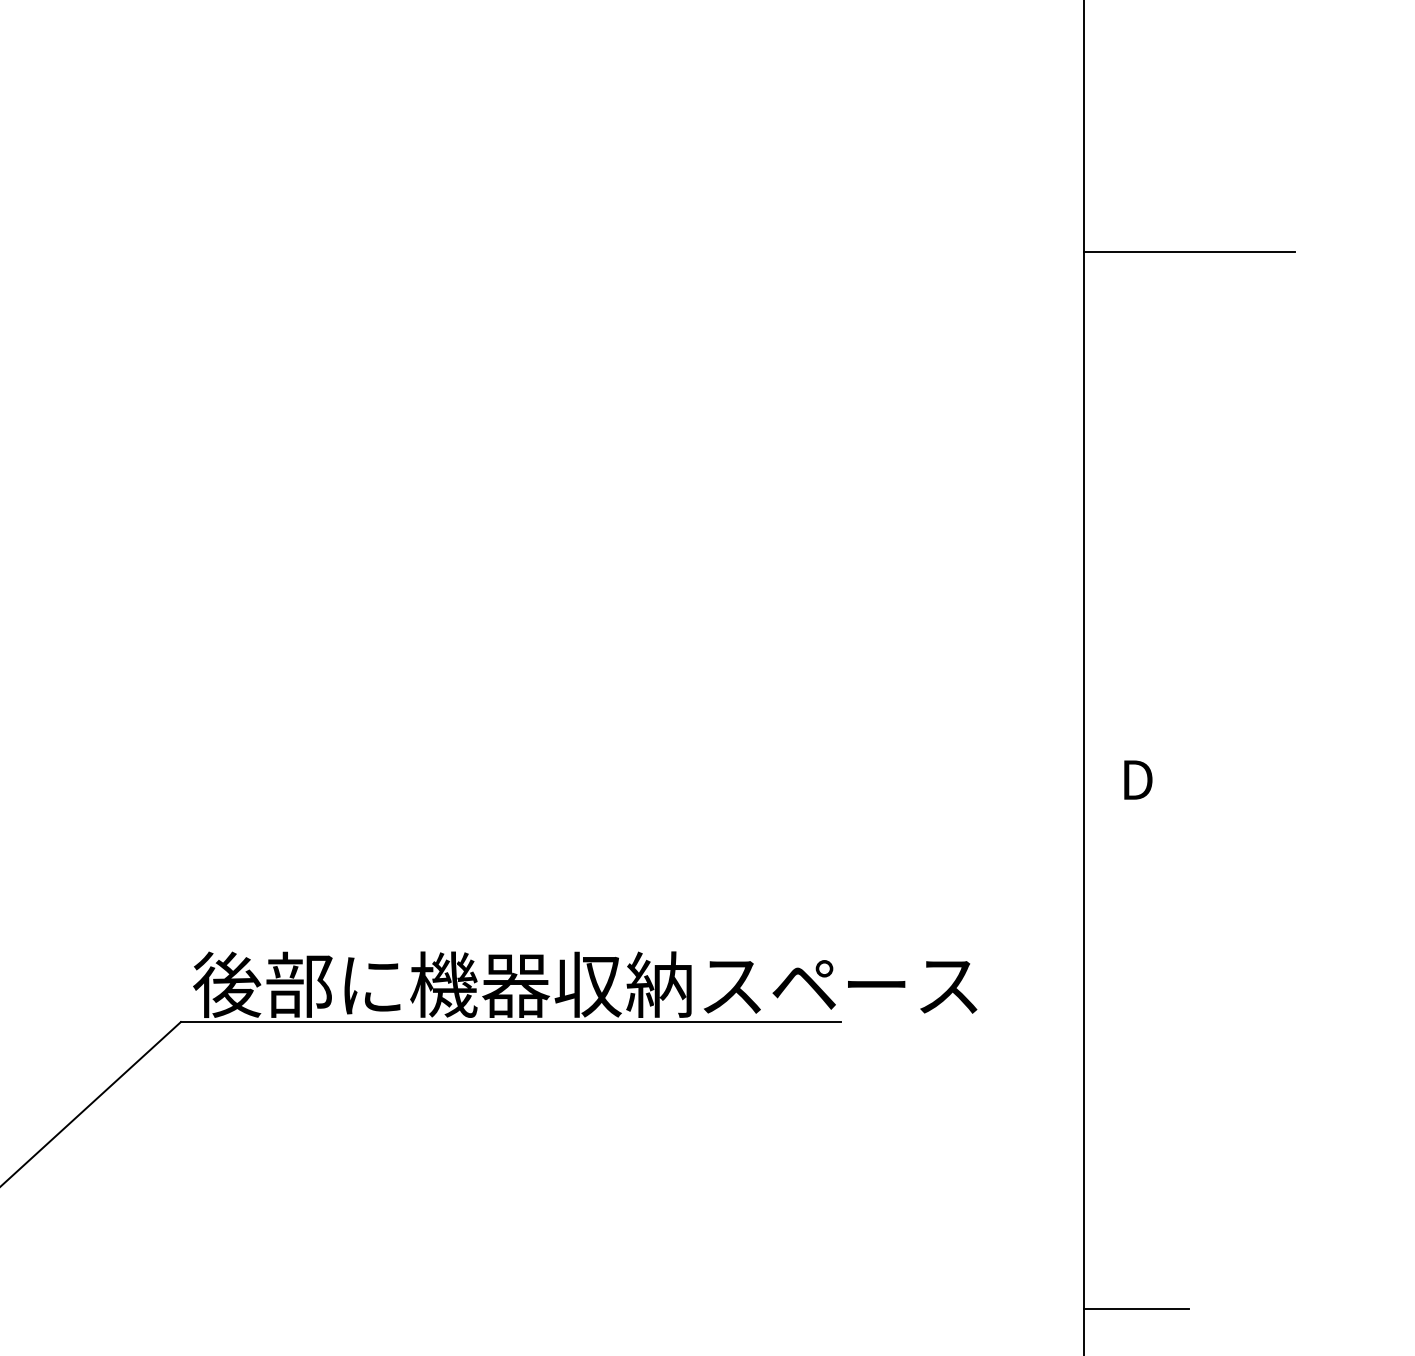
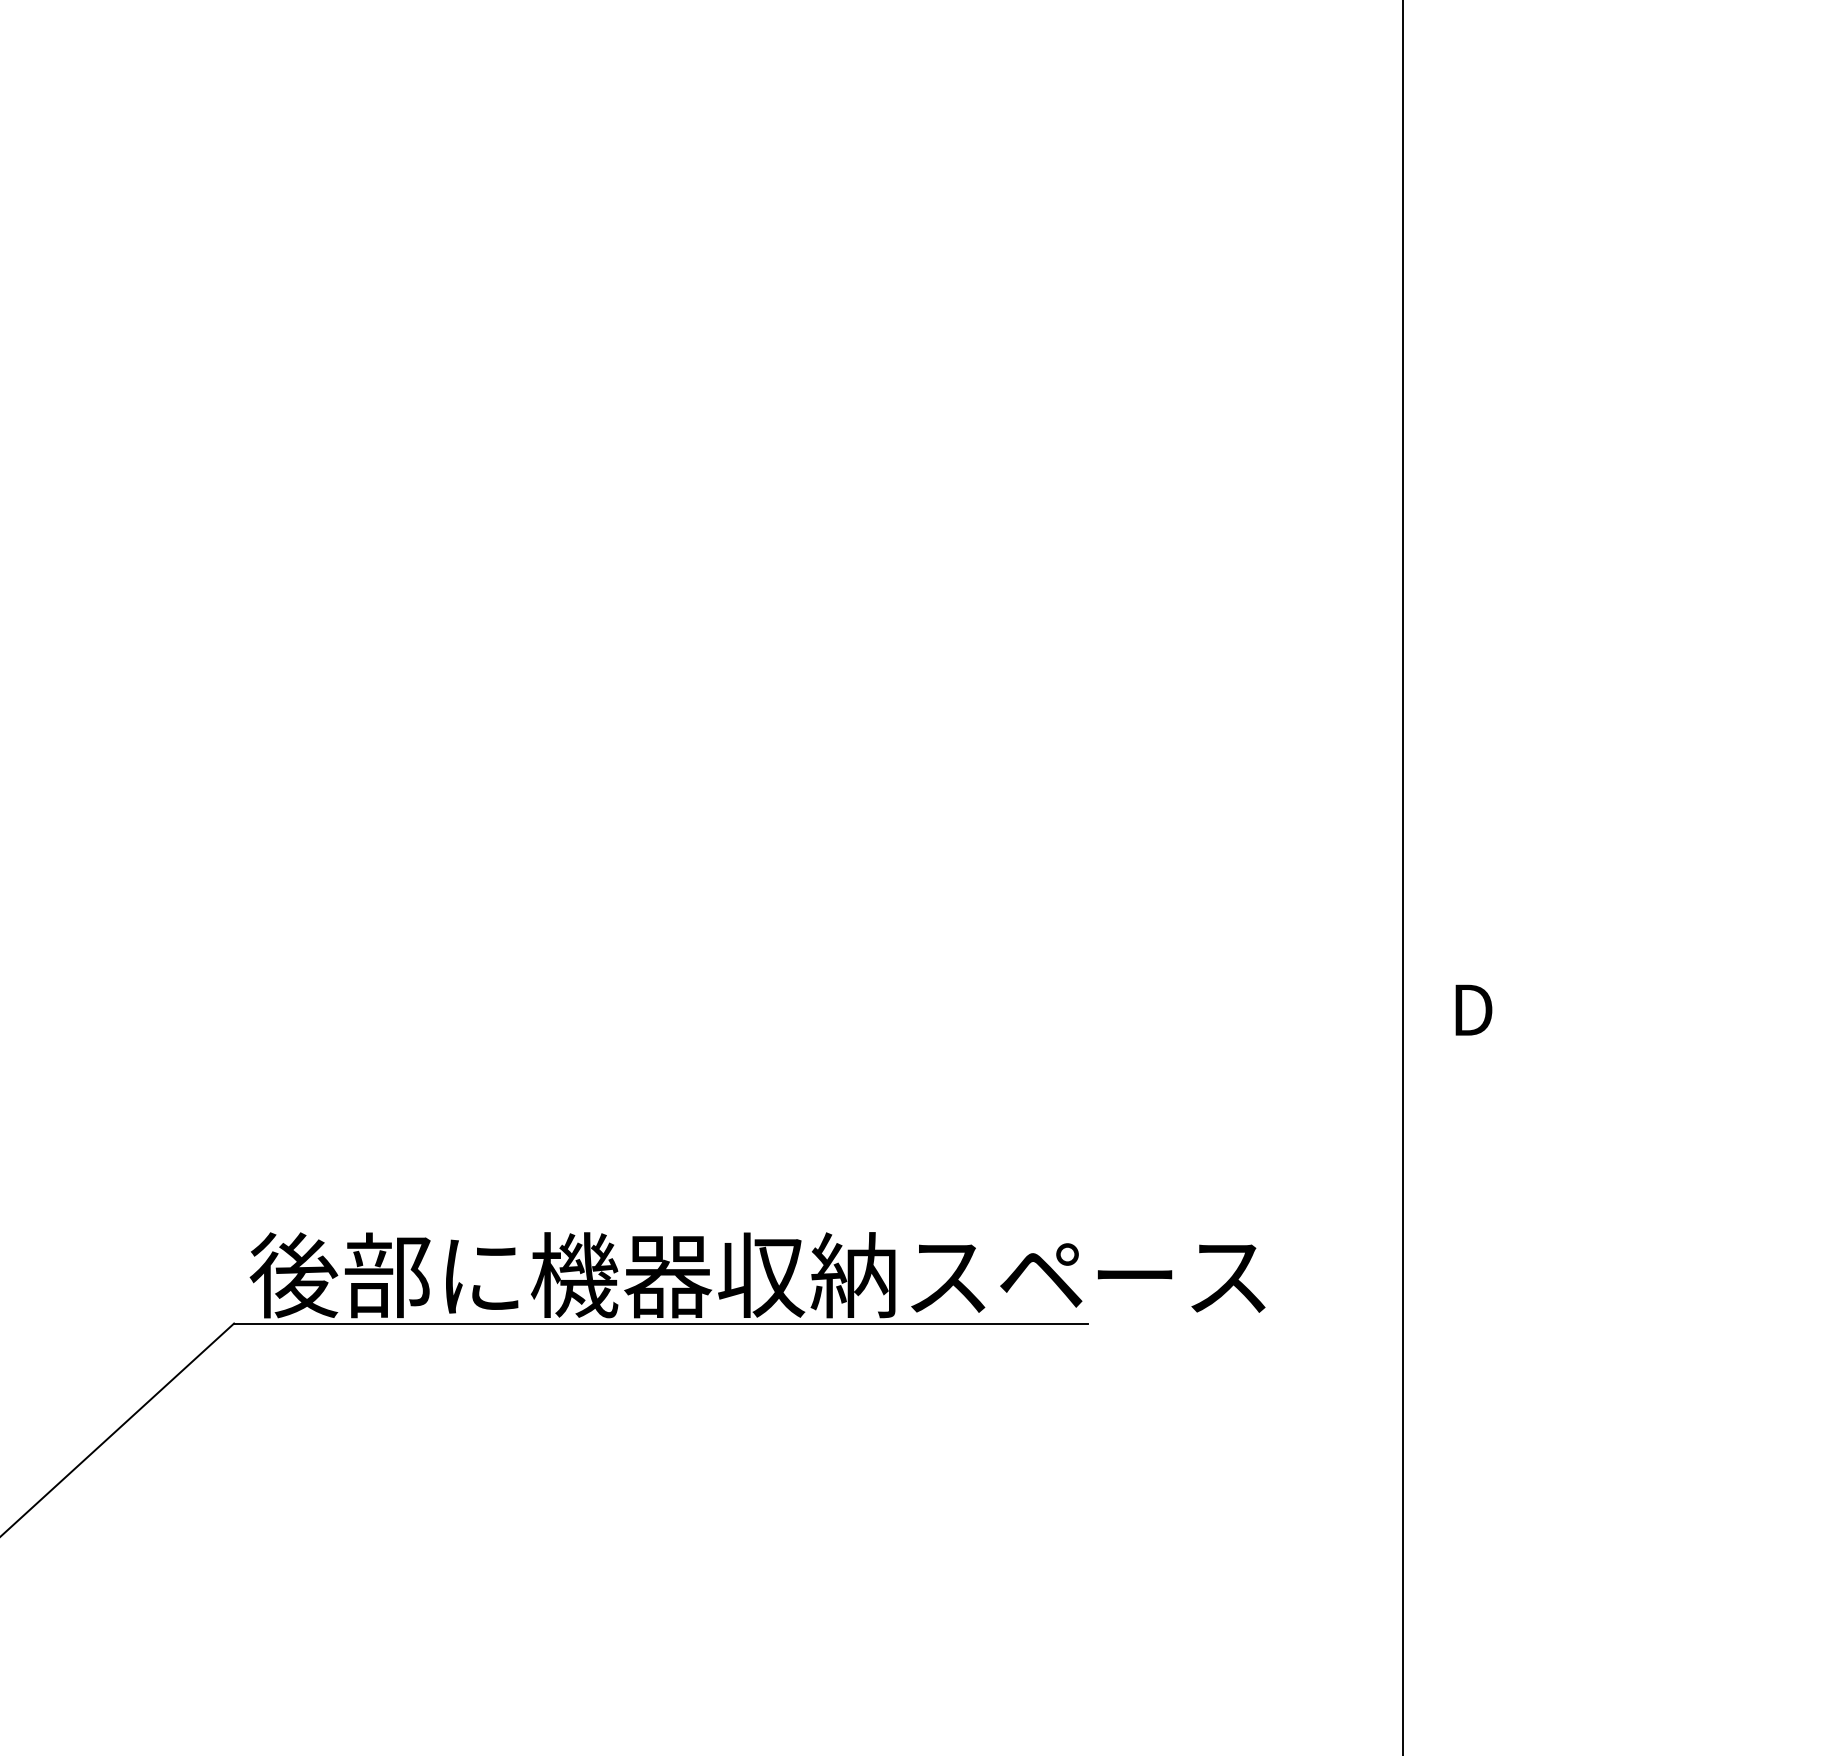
line: (1189, 251) -> (1540, 325), removed
line: (1136, 1309) -> (1471, 1695), removed

